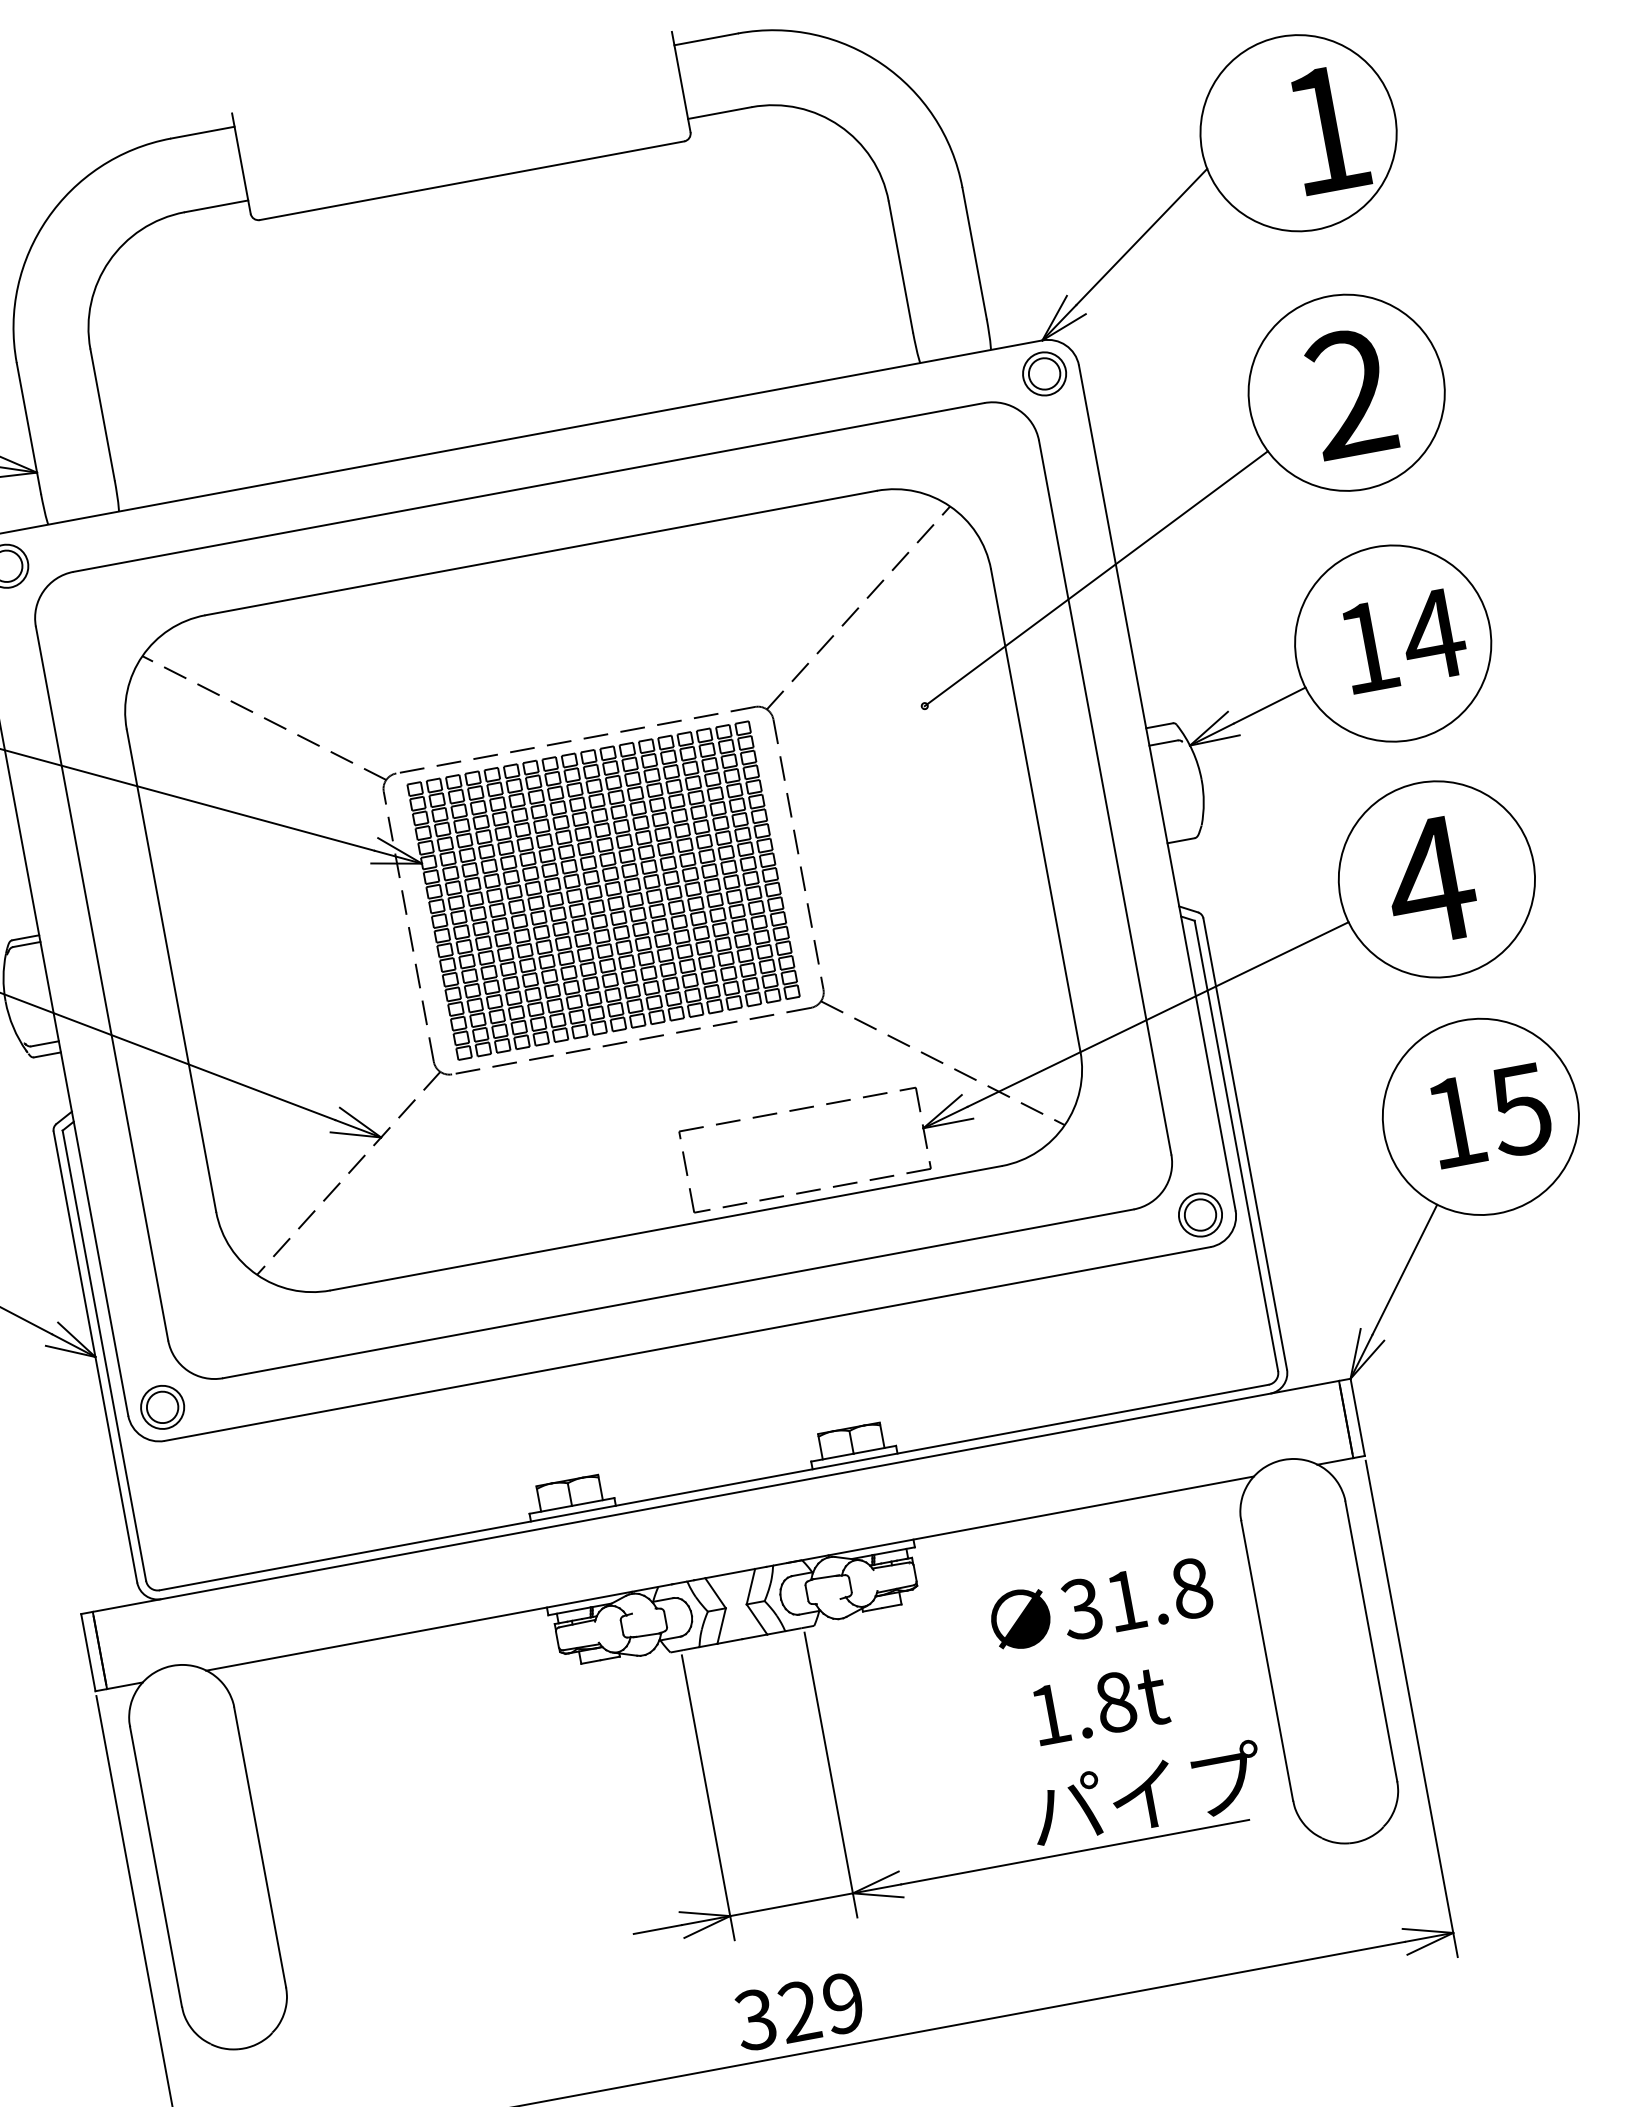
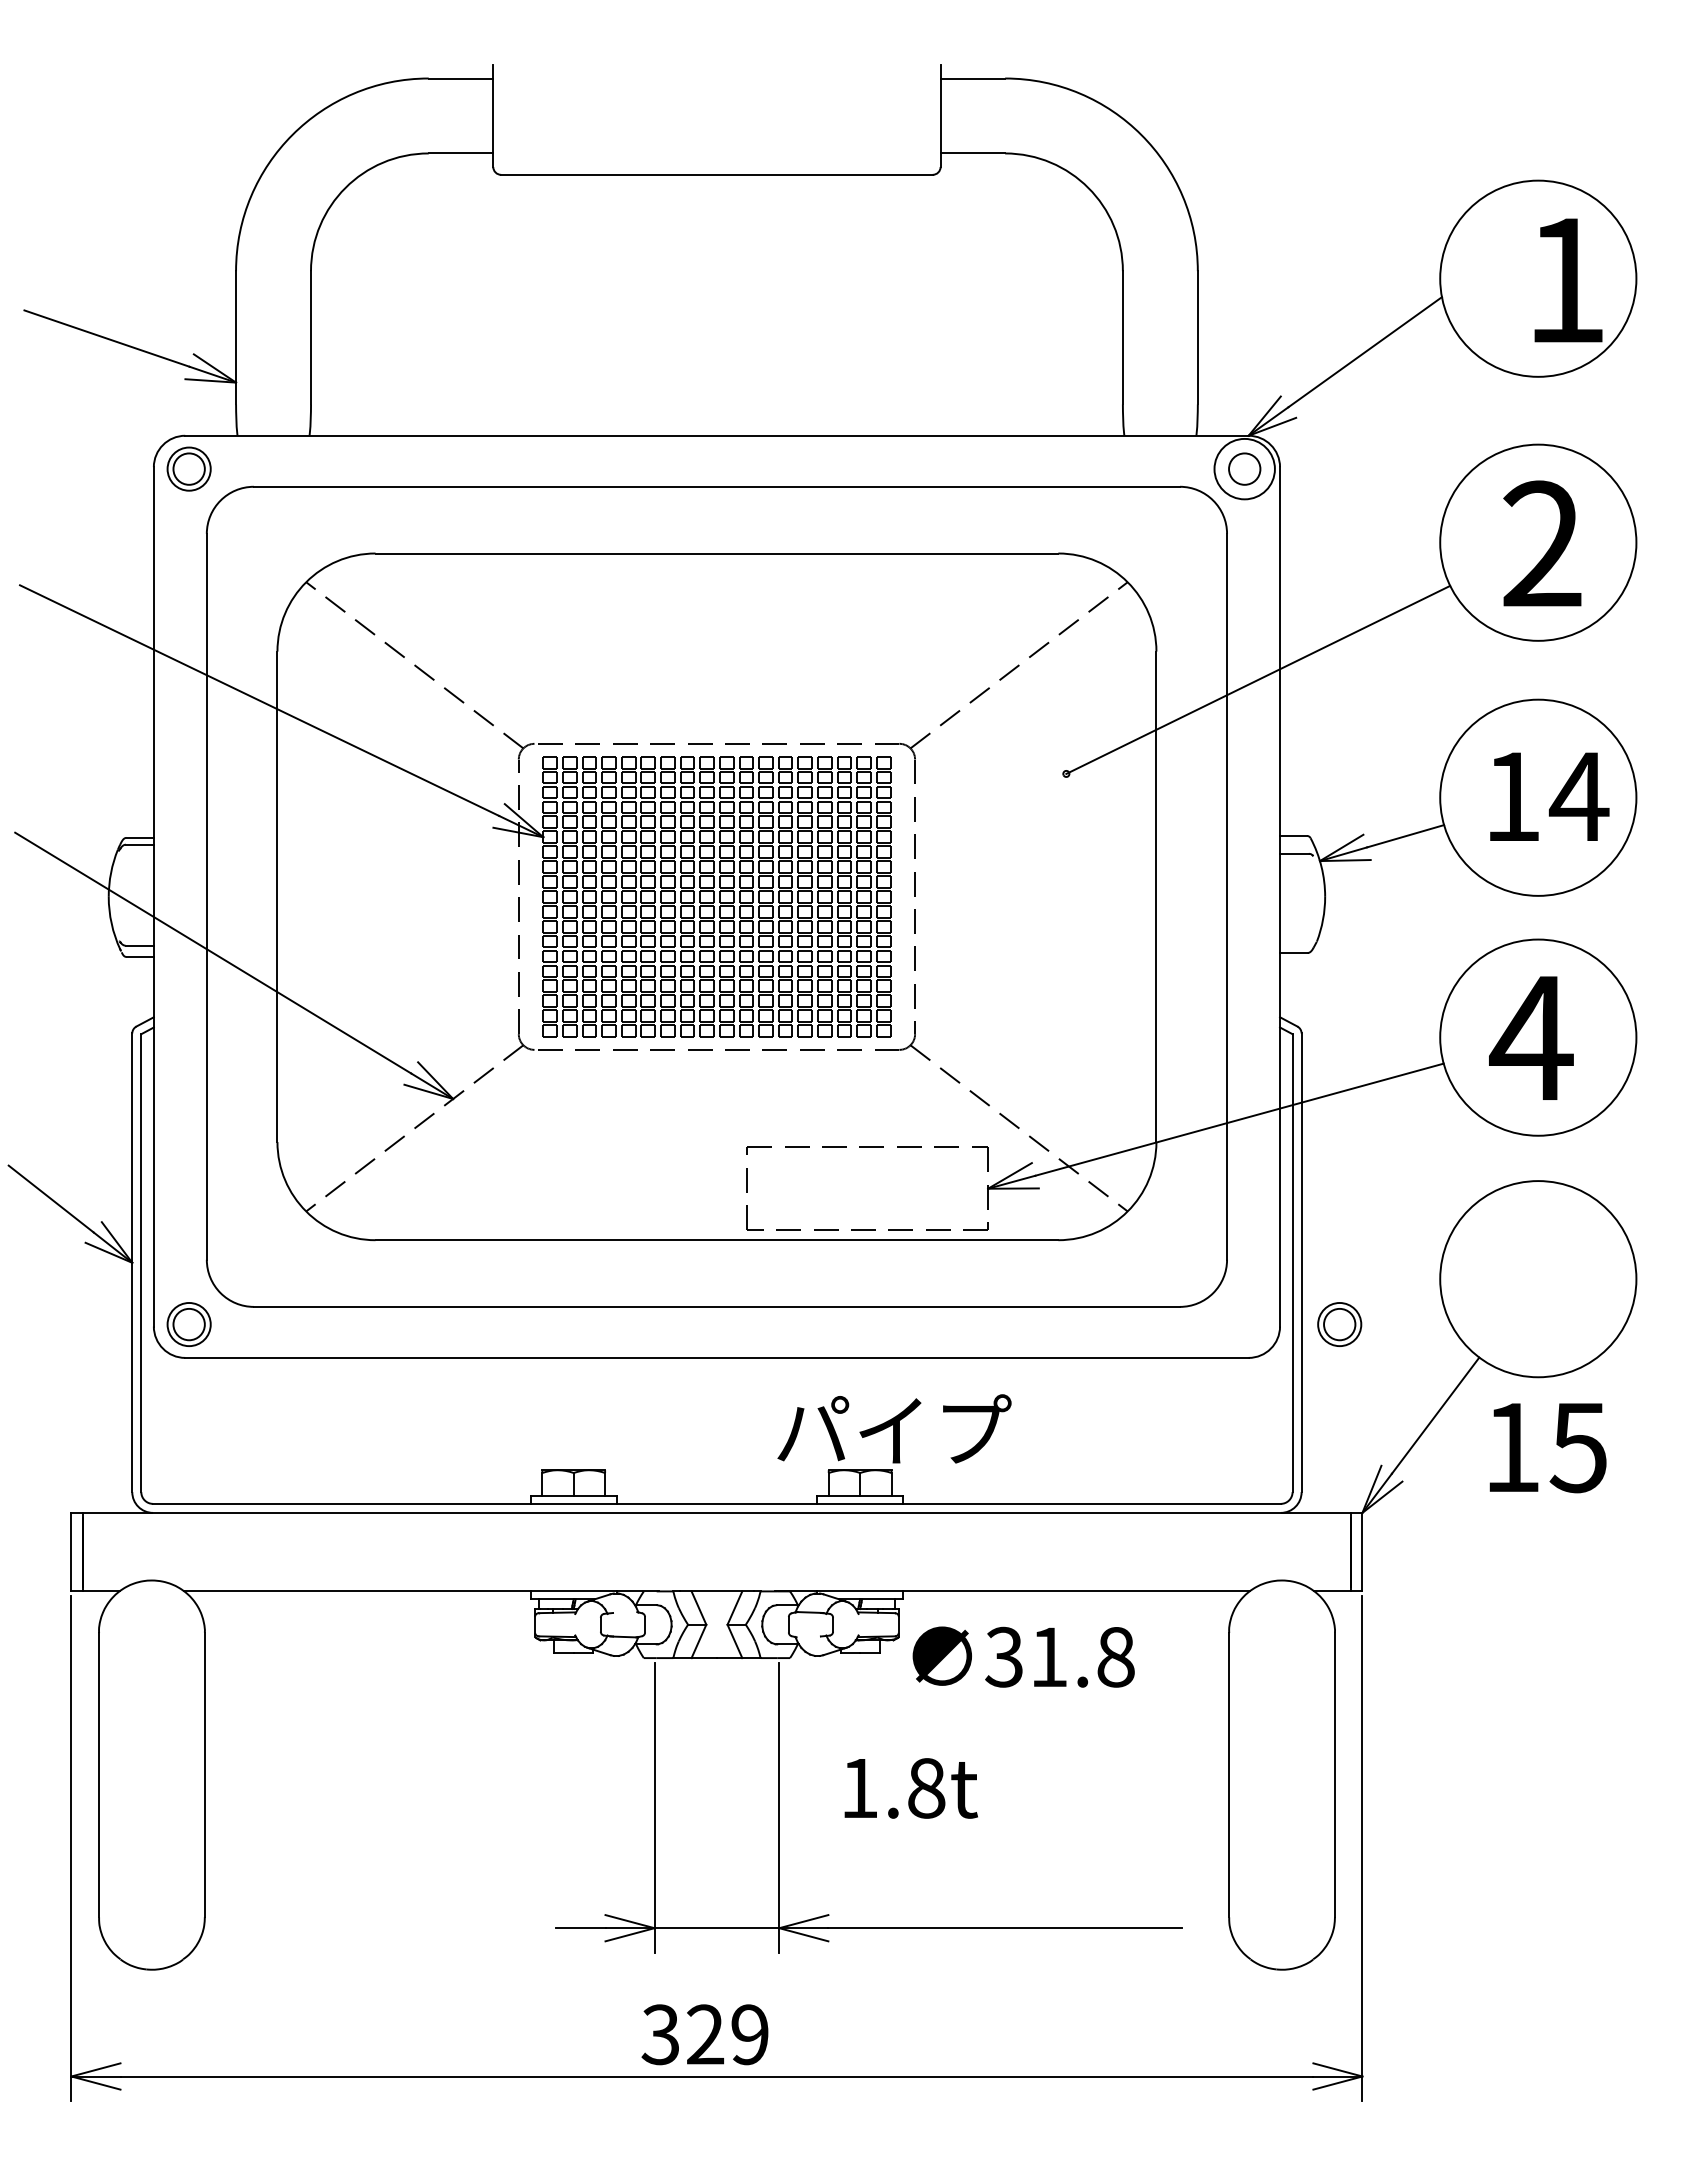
circle: (1044, 373) -> (1244, 468), size x1.4
text: (1490, 1116) -> (1547, 1448), moved
part: (1200, 1215) -> (1339, 1324), moved
text: (1100, 1604) -> (1023, 1656), moved
text: (1099, 1705) -> (910, 1788), moved
text: (1146, 1793) -> (894, 1428), moved

